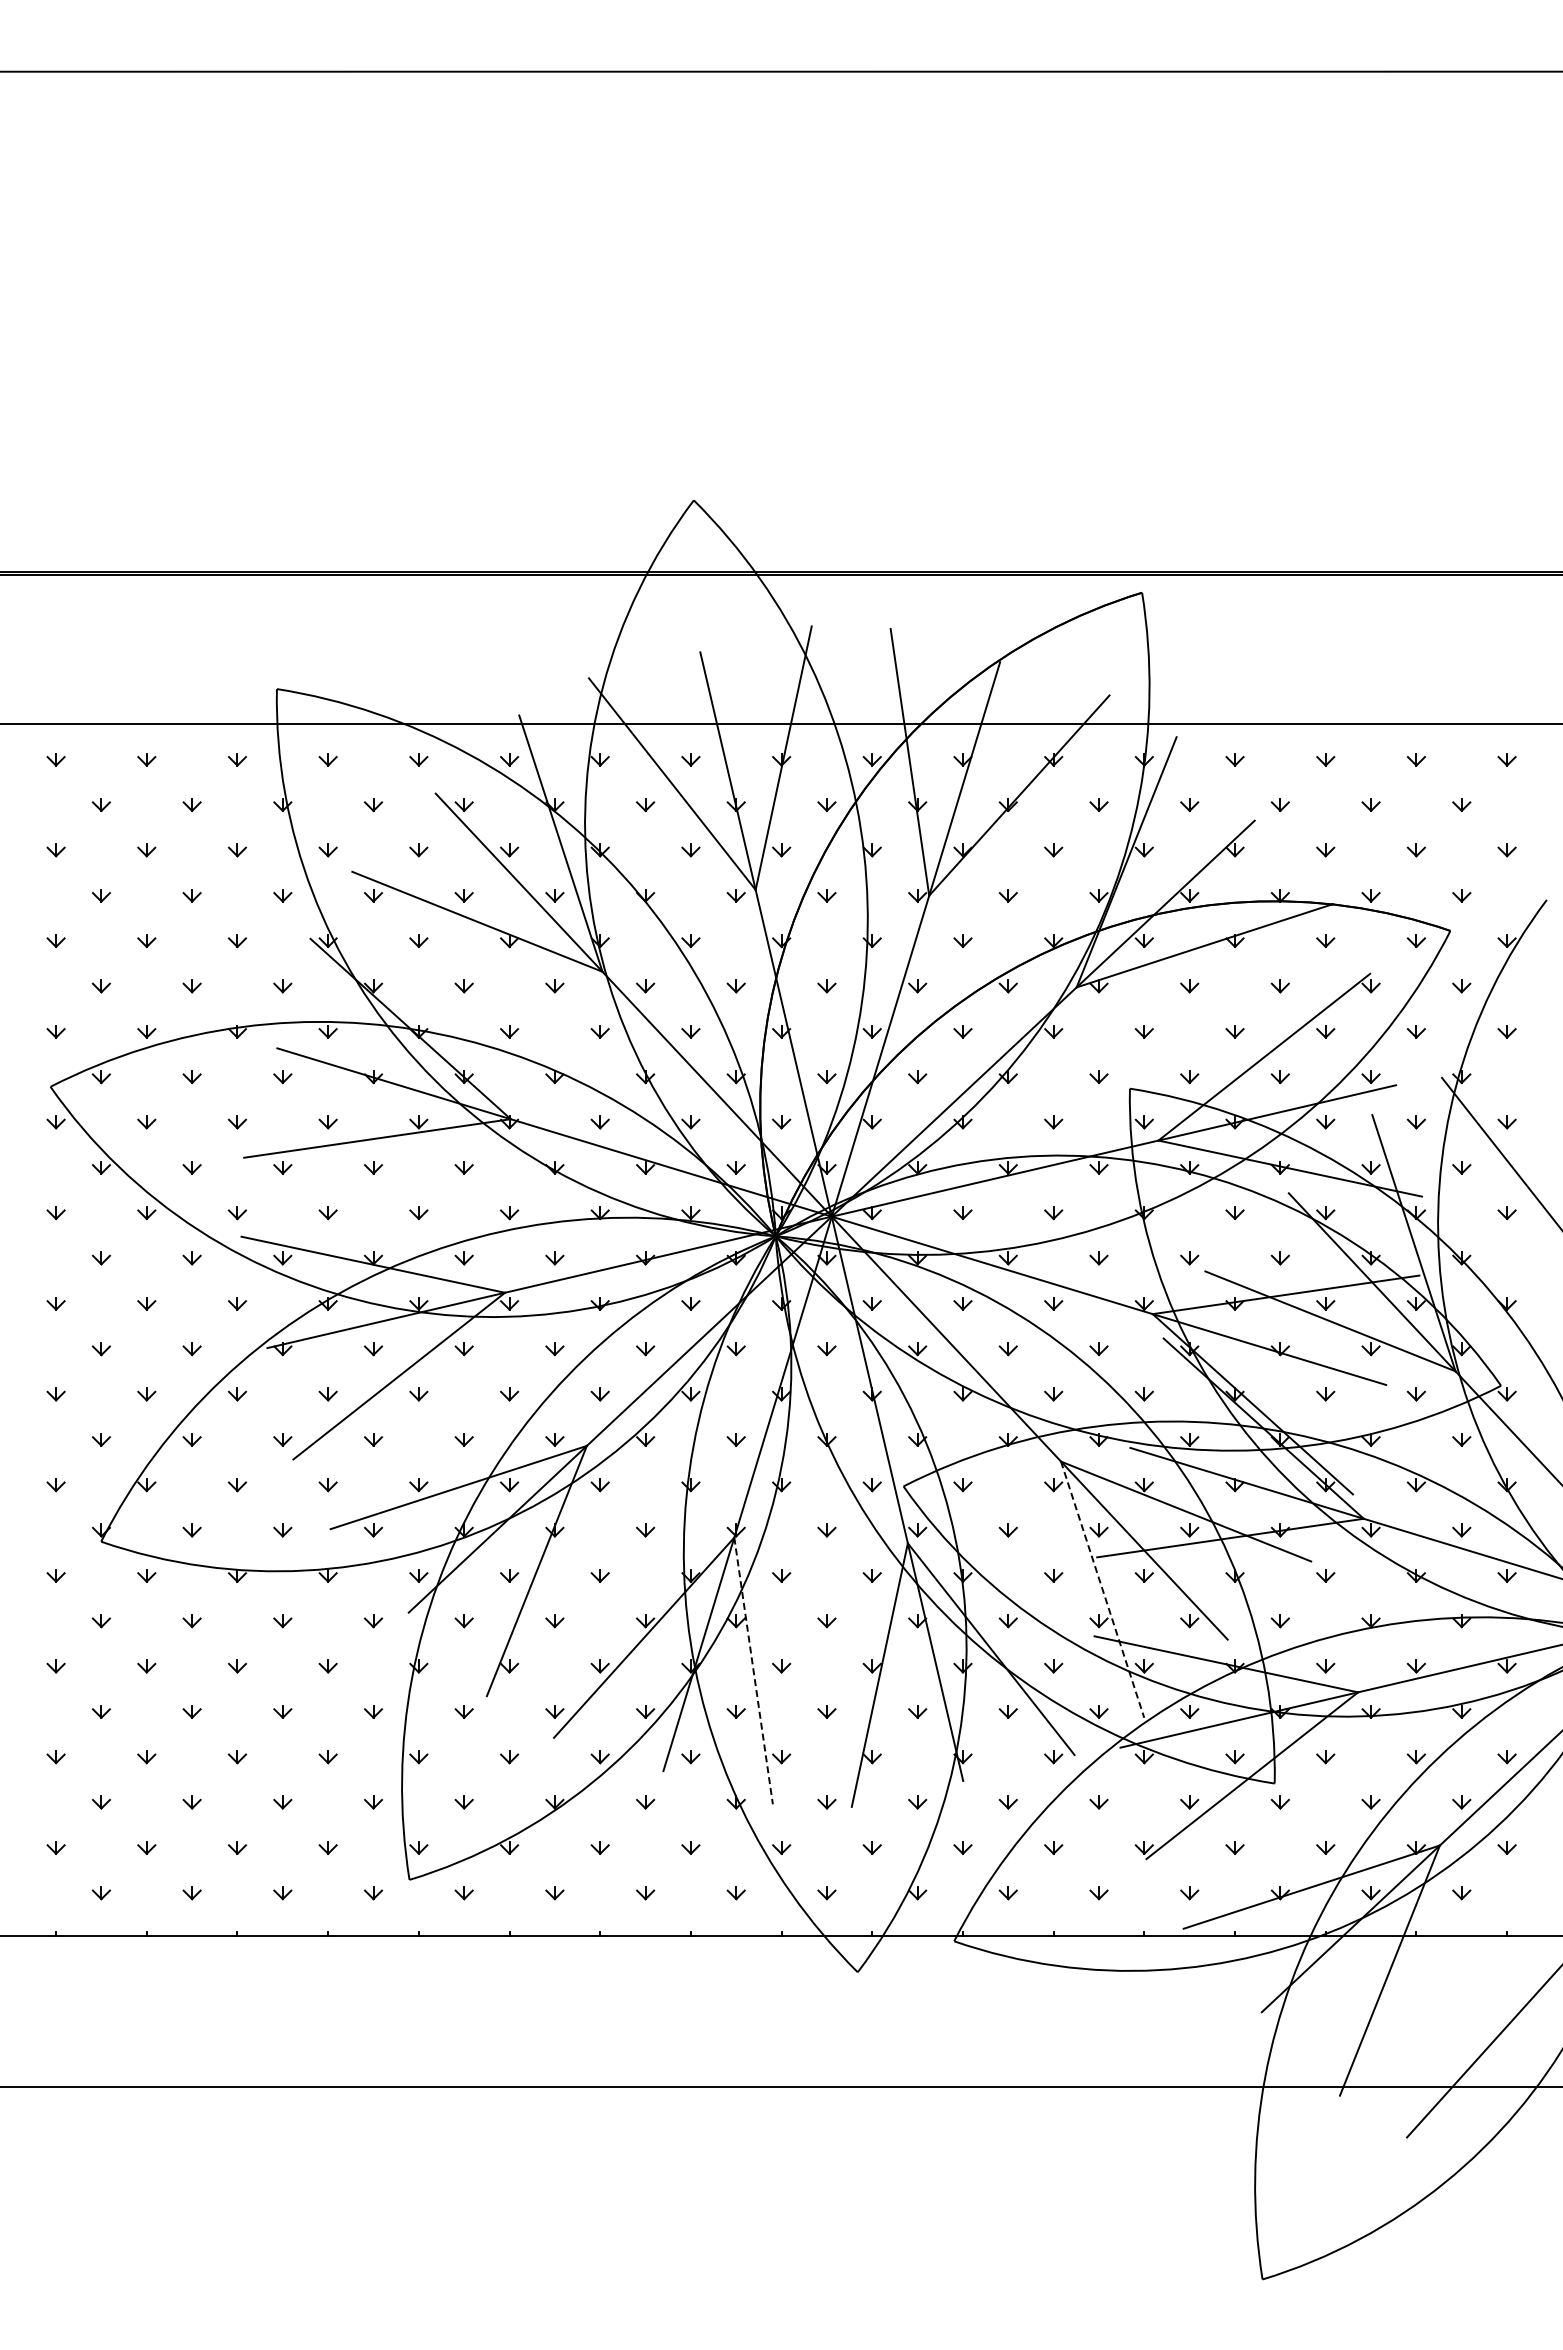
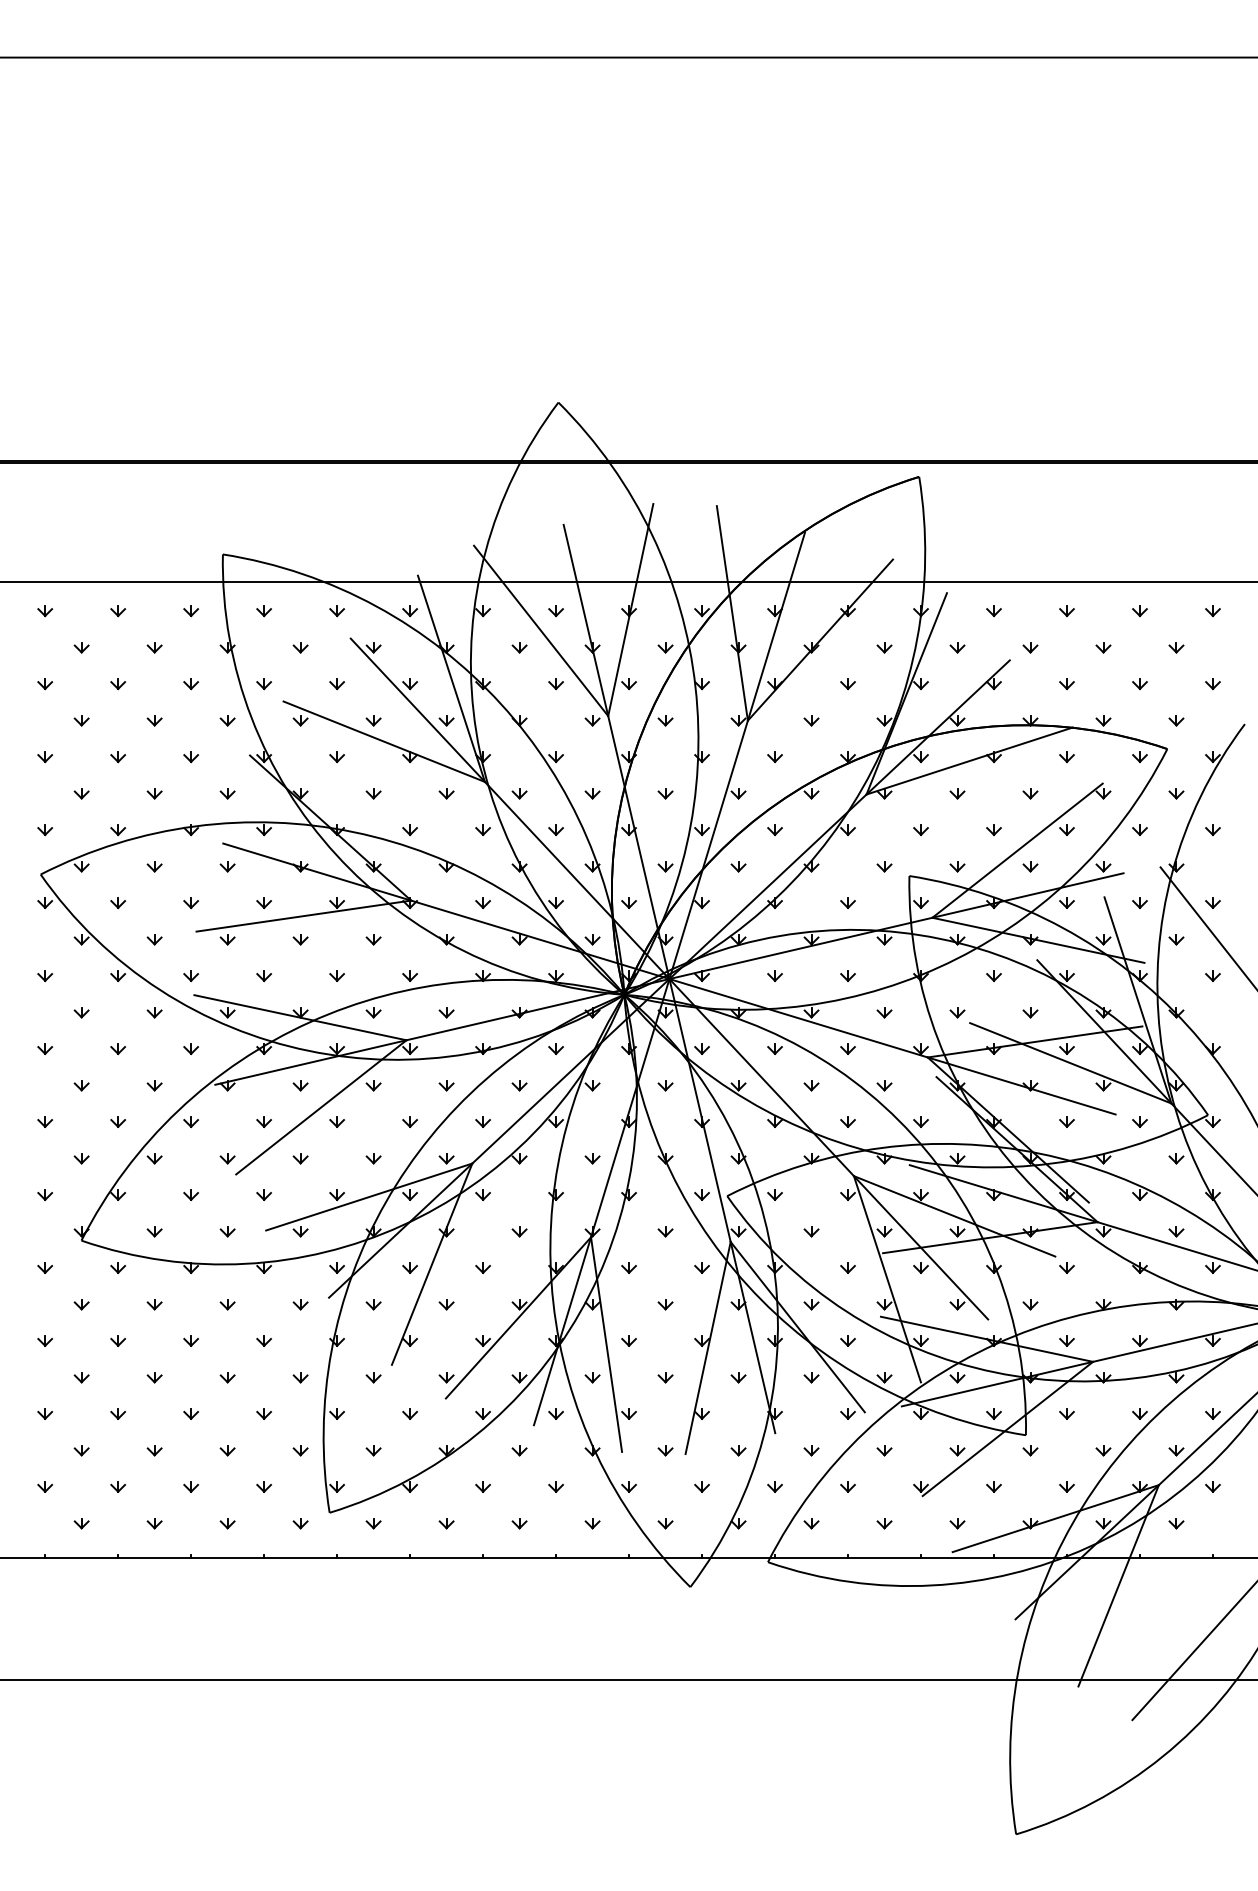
line: (1102, 1589) -> (887, 1279), dashed -> solid
line: (753, 1670) -> (606, 1344), dashed -> solid

